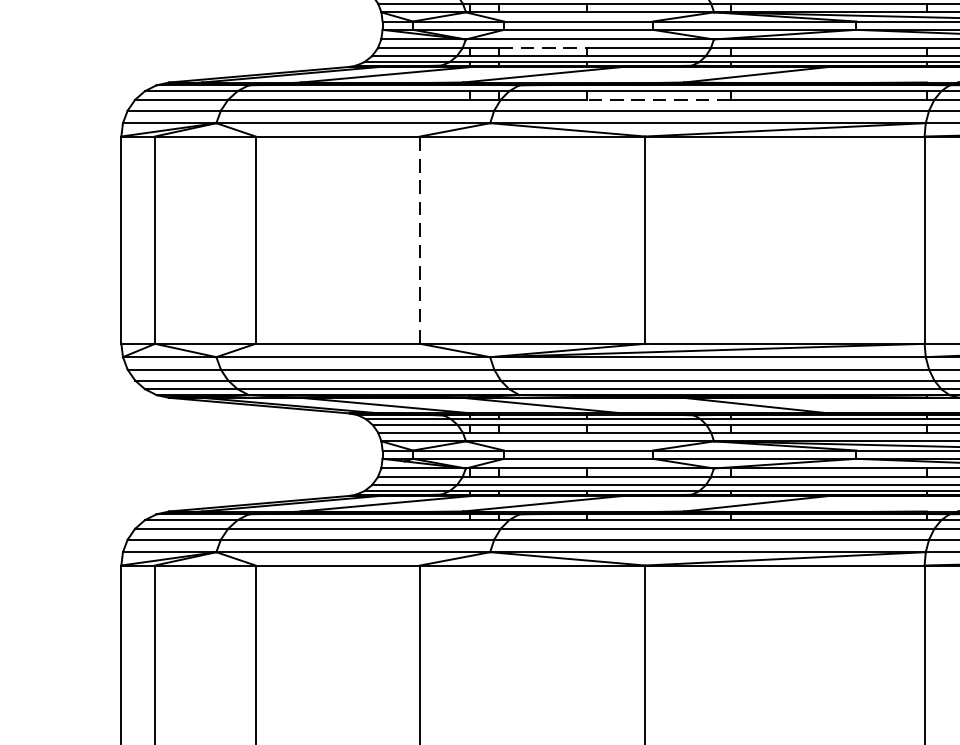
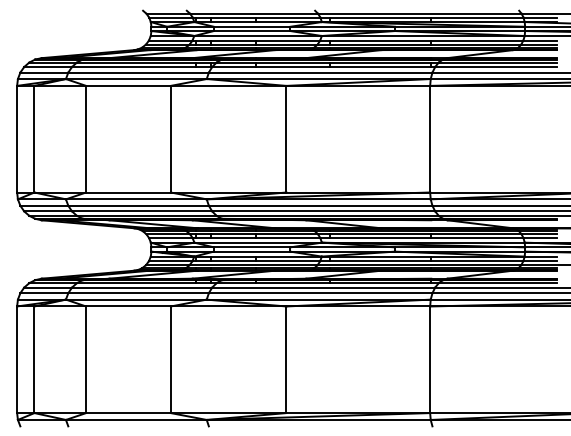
line: (542, 48) -> (233, 40), dashed -> solid
line: (658, 100) -> (293, 67), dashed -> solid
line: (419, 238) -> (170, 138), dashed -> solid

